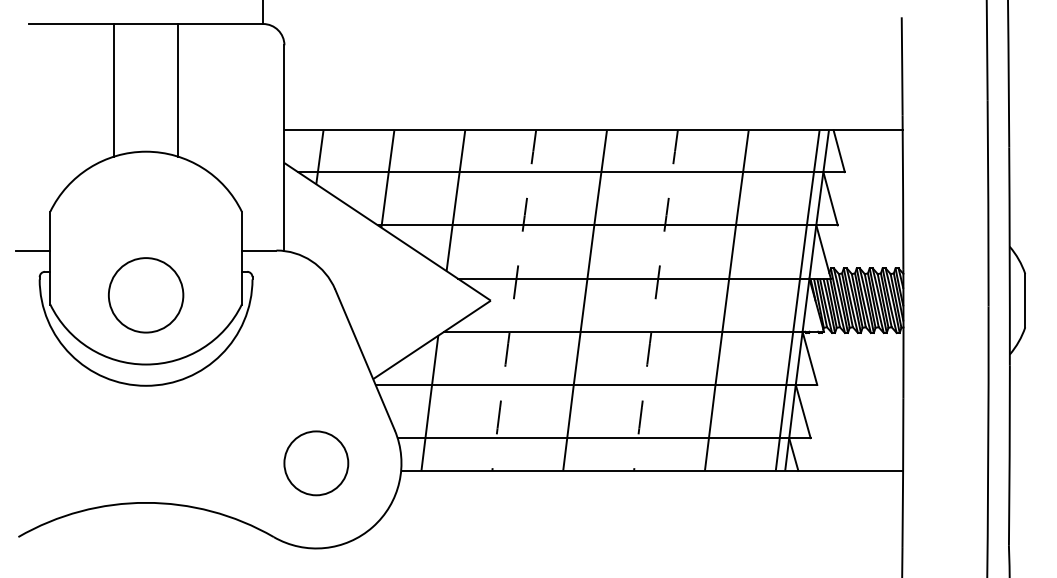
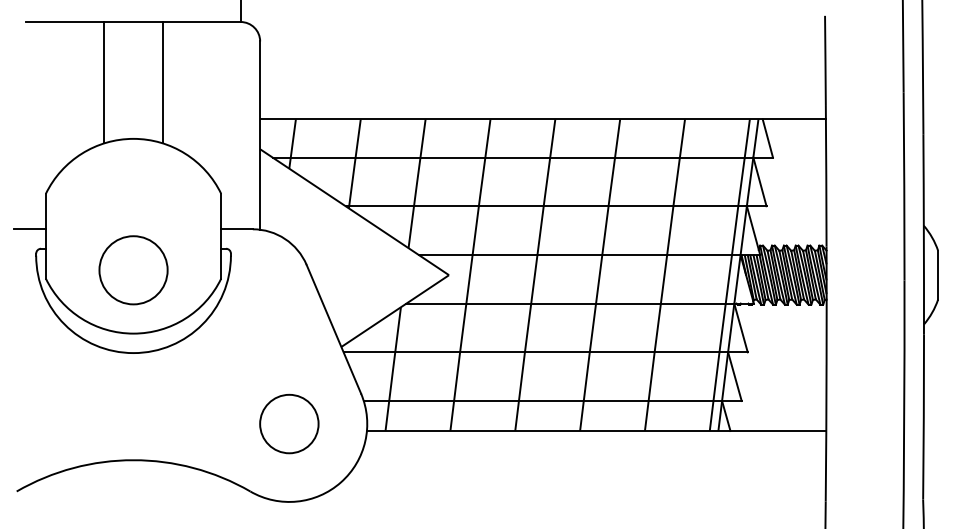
arc: (513, 300) -> (469, 275), dashed -> solid
arc: (655, 300) -> (599, 275), dashed -> solid

